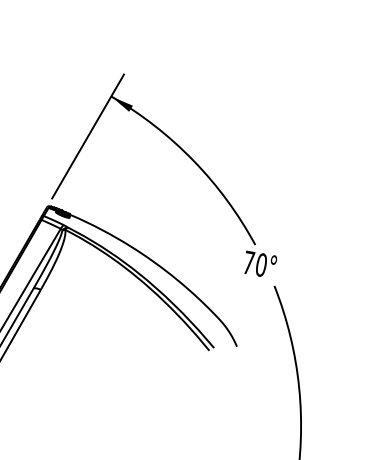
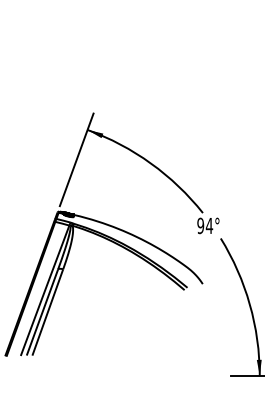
text: (255, 263) -> (205, 225), 70° -> 94°

